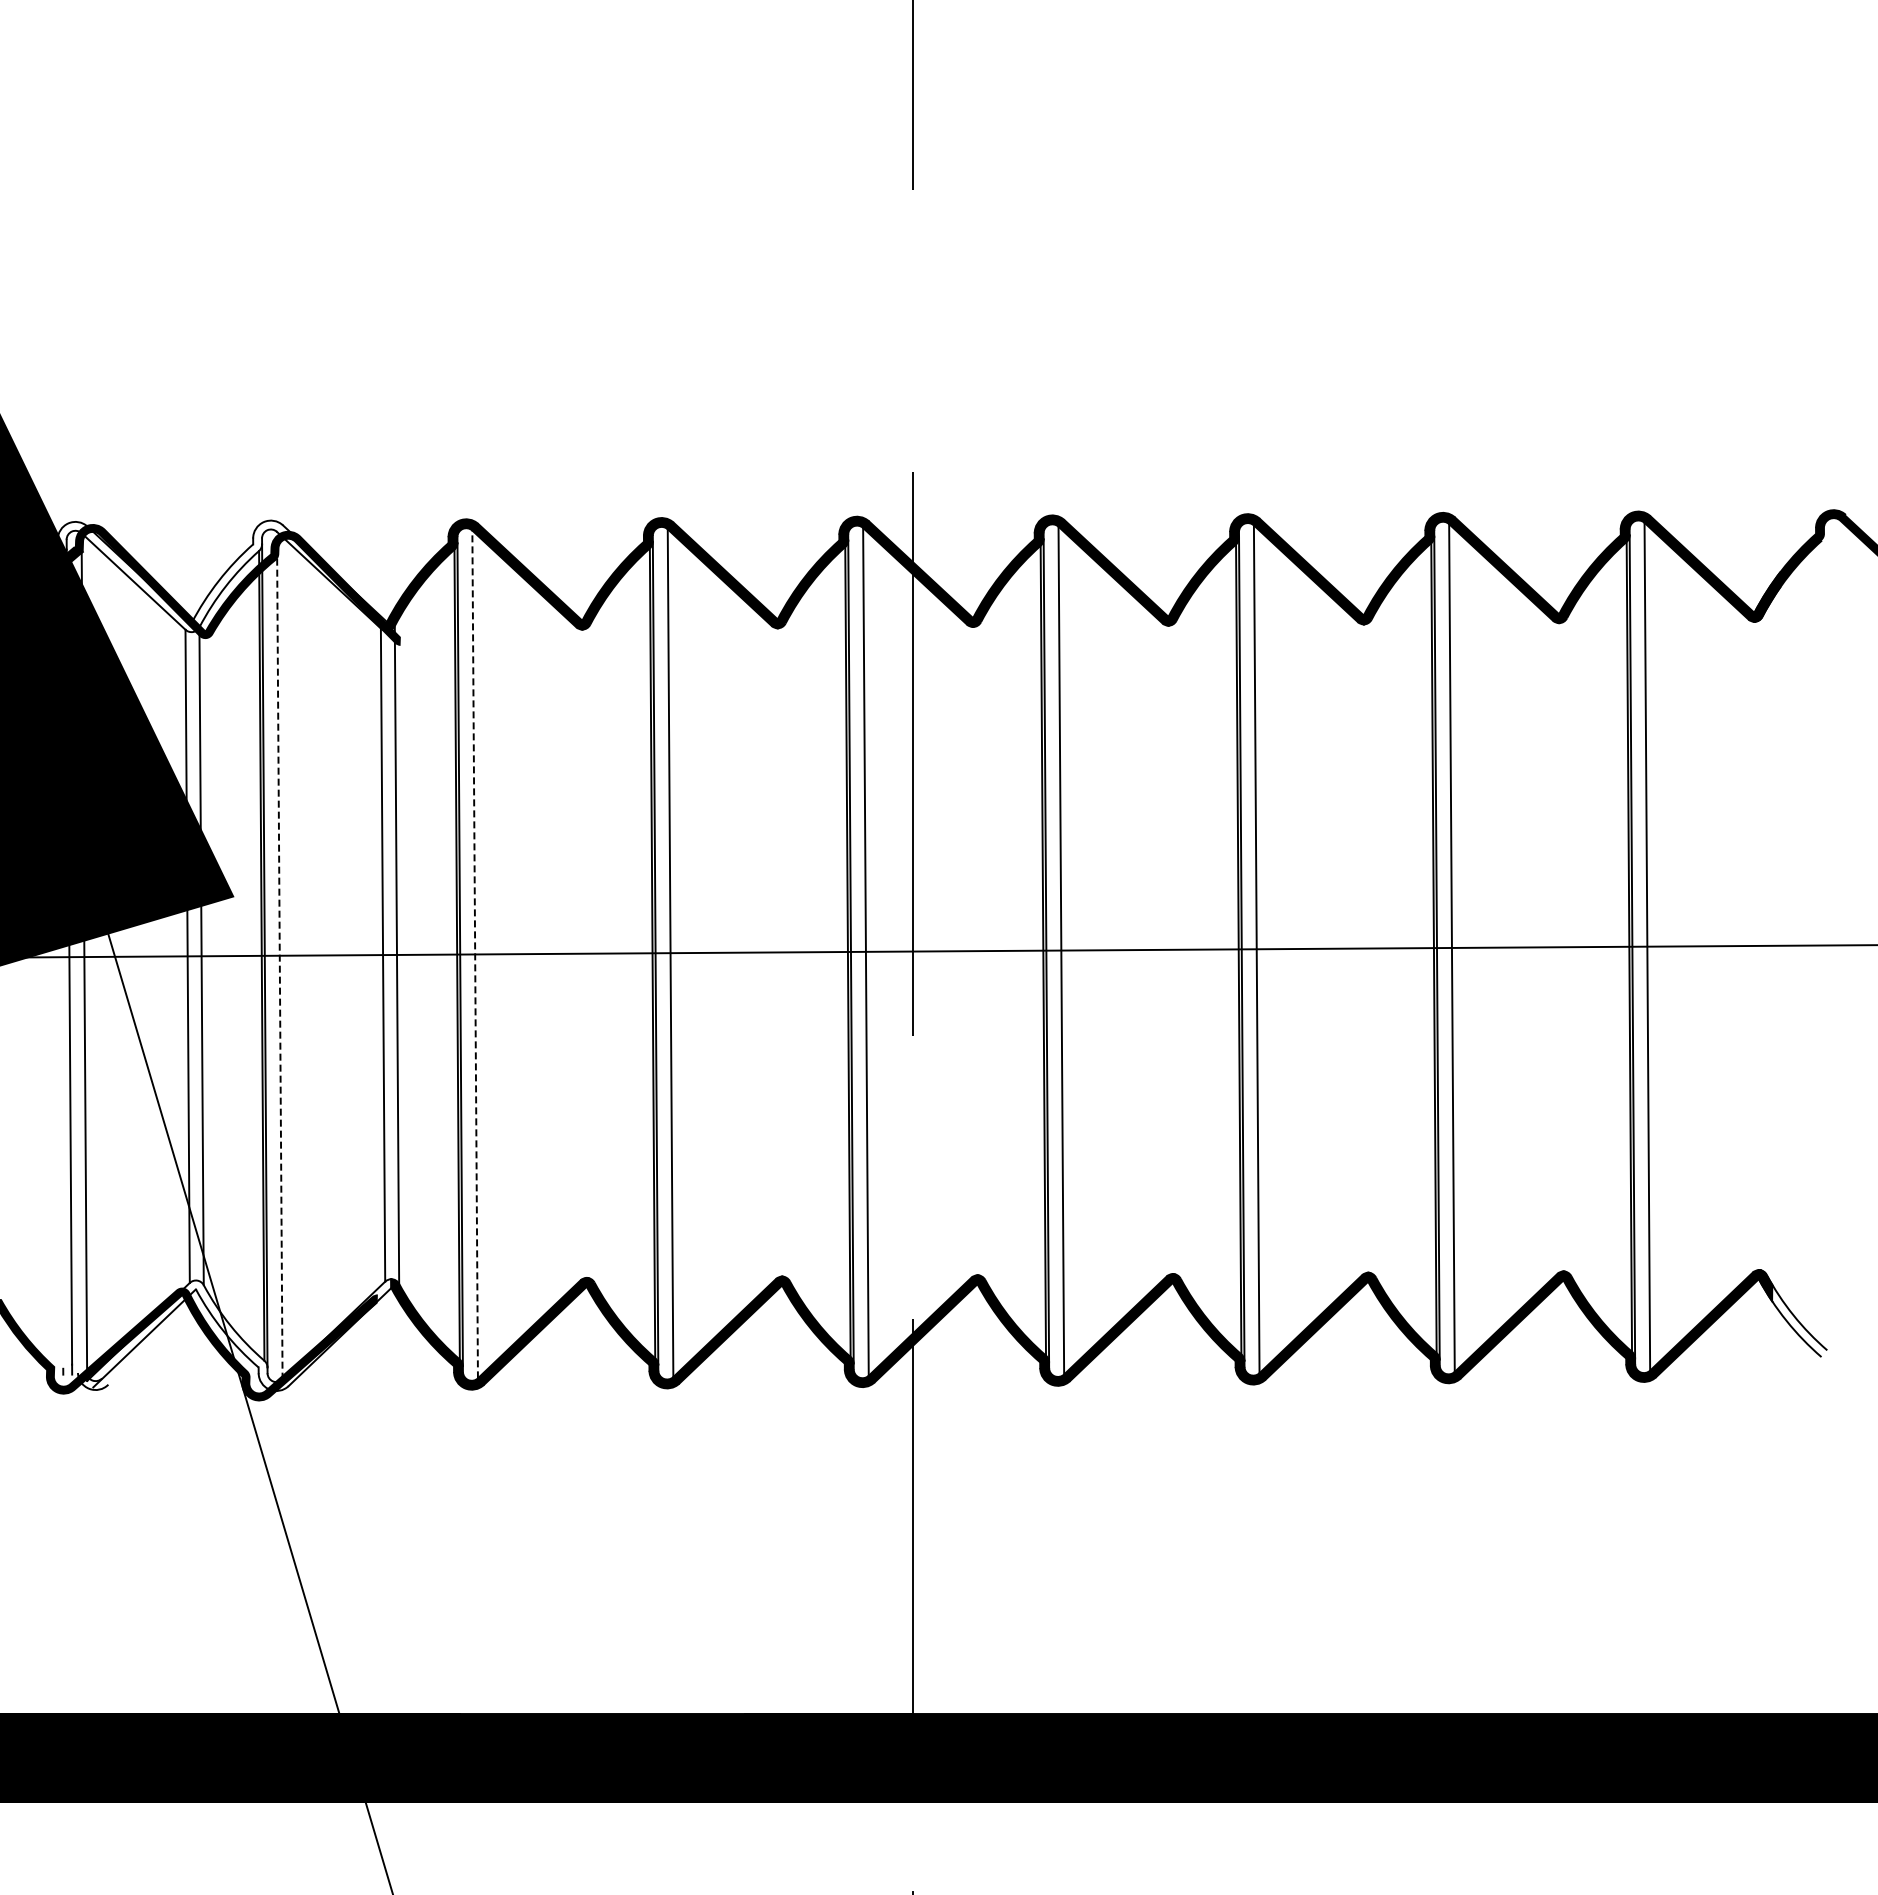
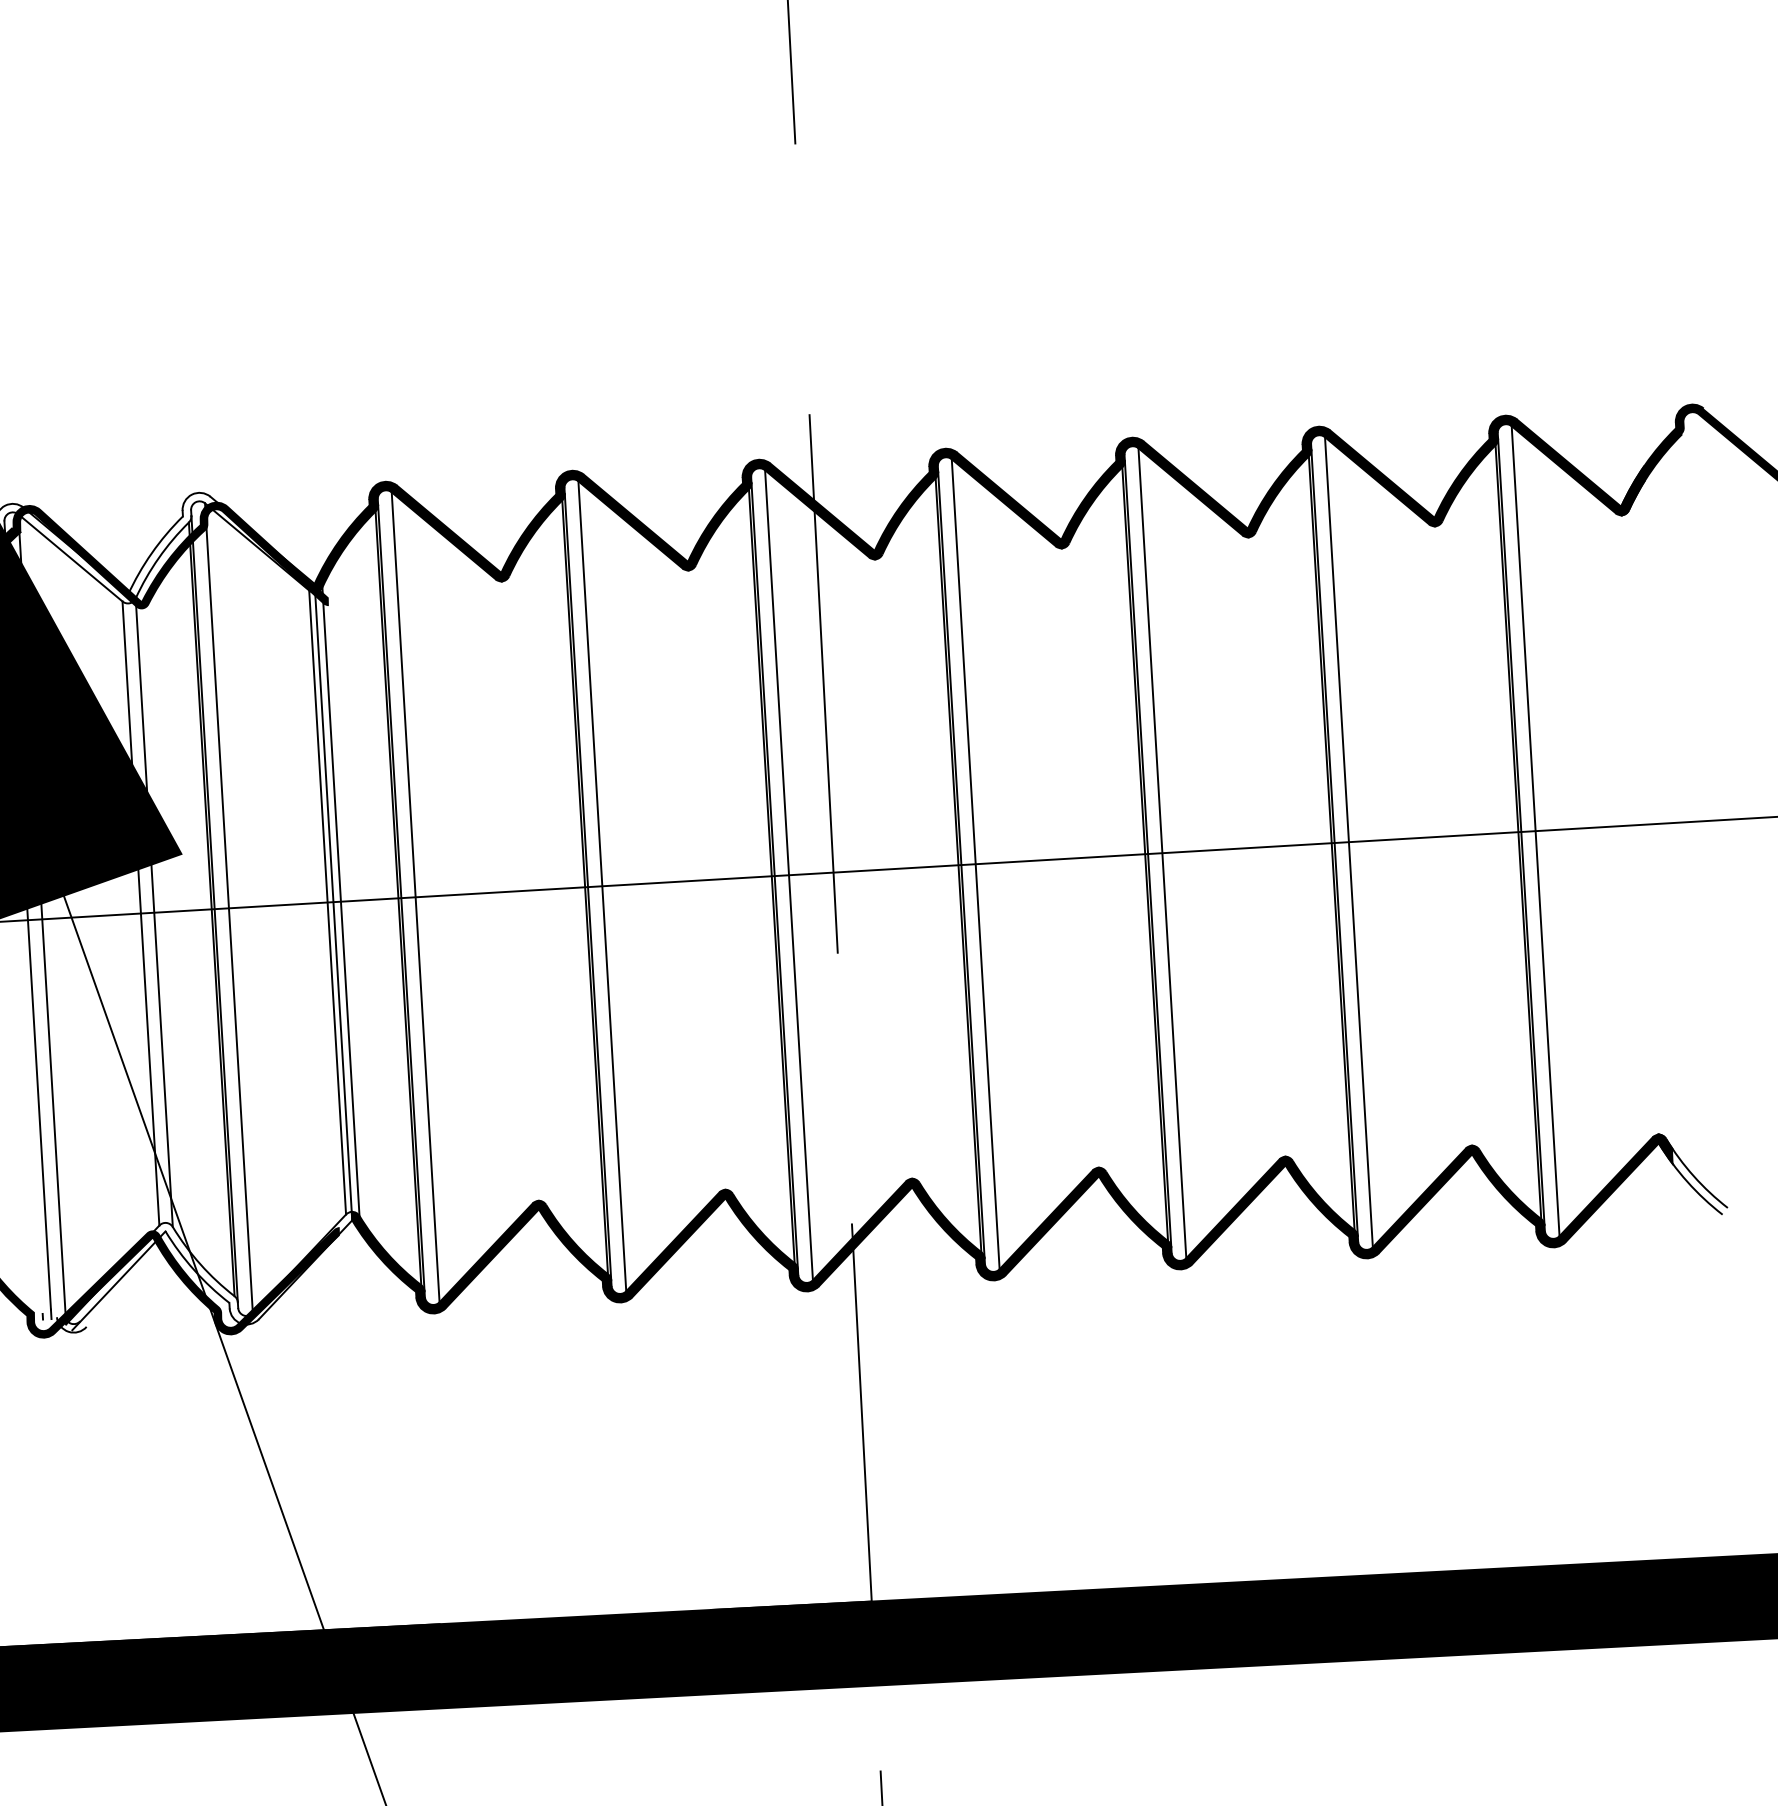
line: (389, 954) -> (333, 901), added
line: (475, 954) -> (415, 897), dashed -> solid
line: (279, 955) -> (228, 908), dashed -> solid

